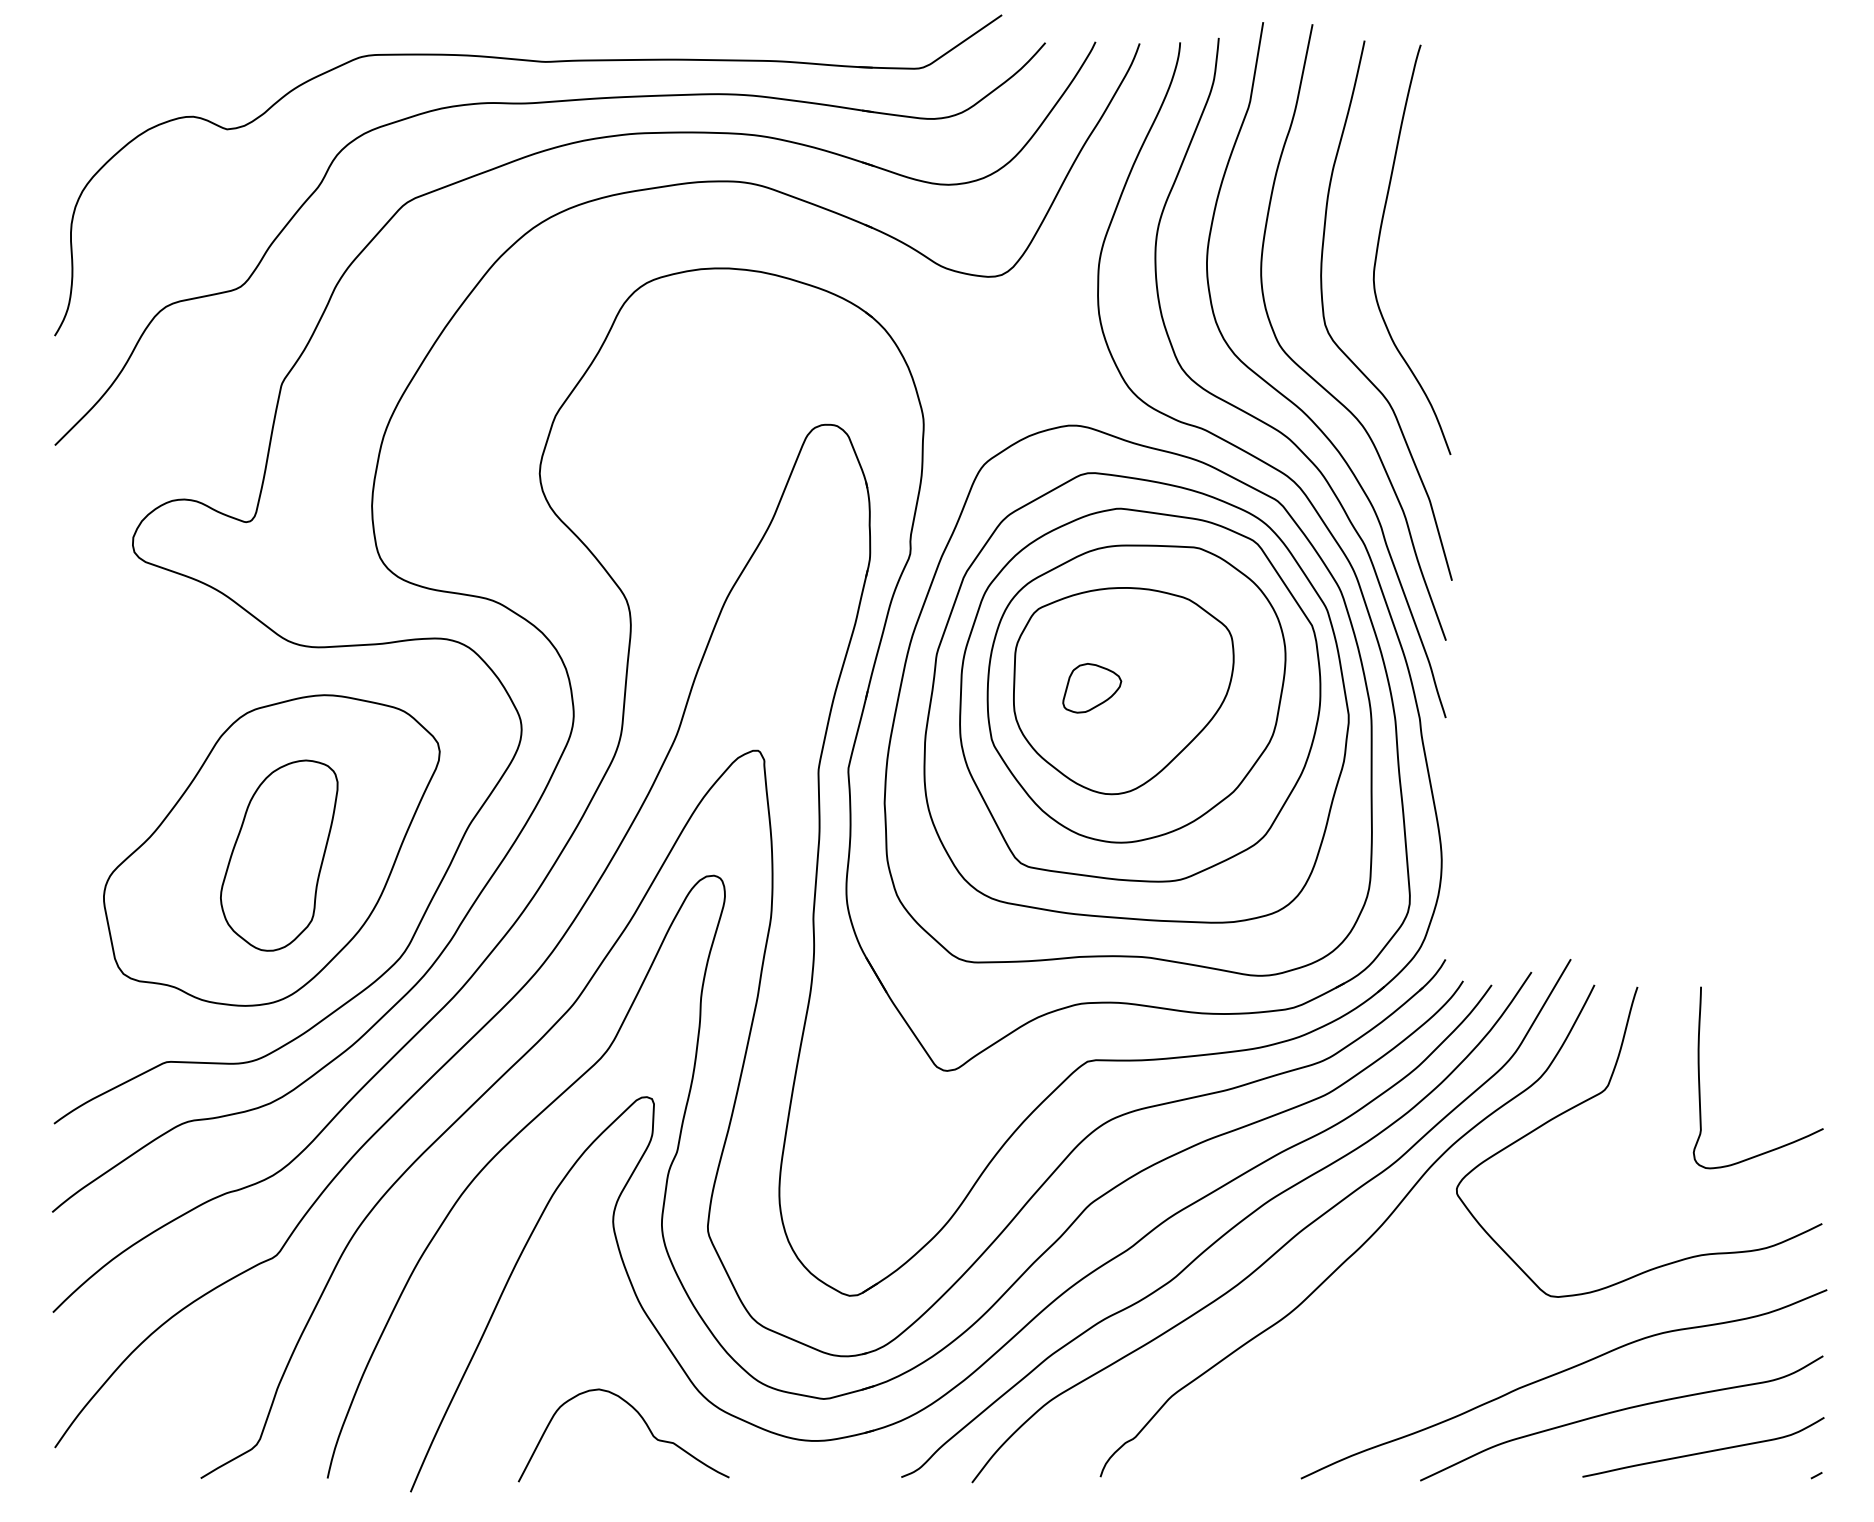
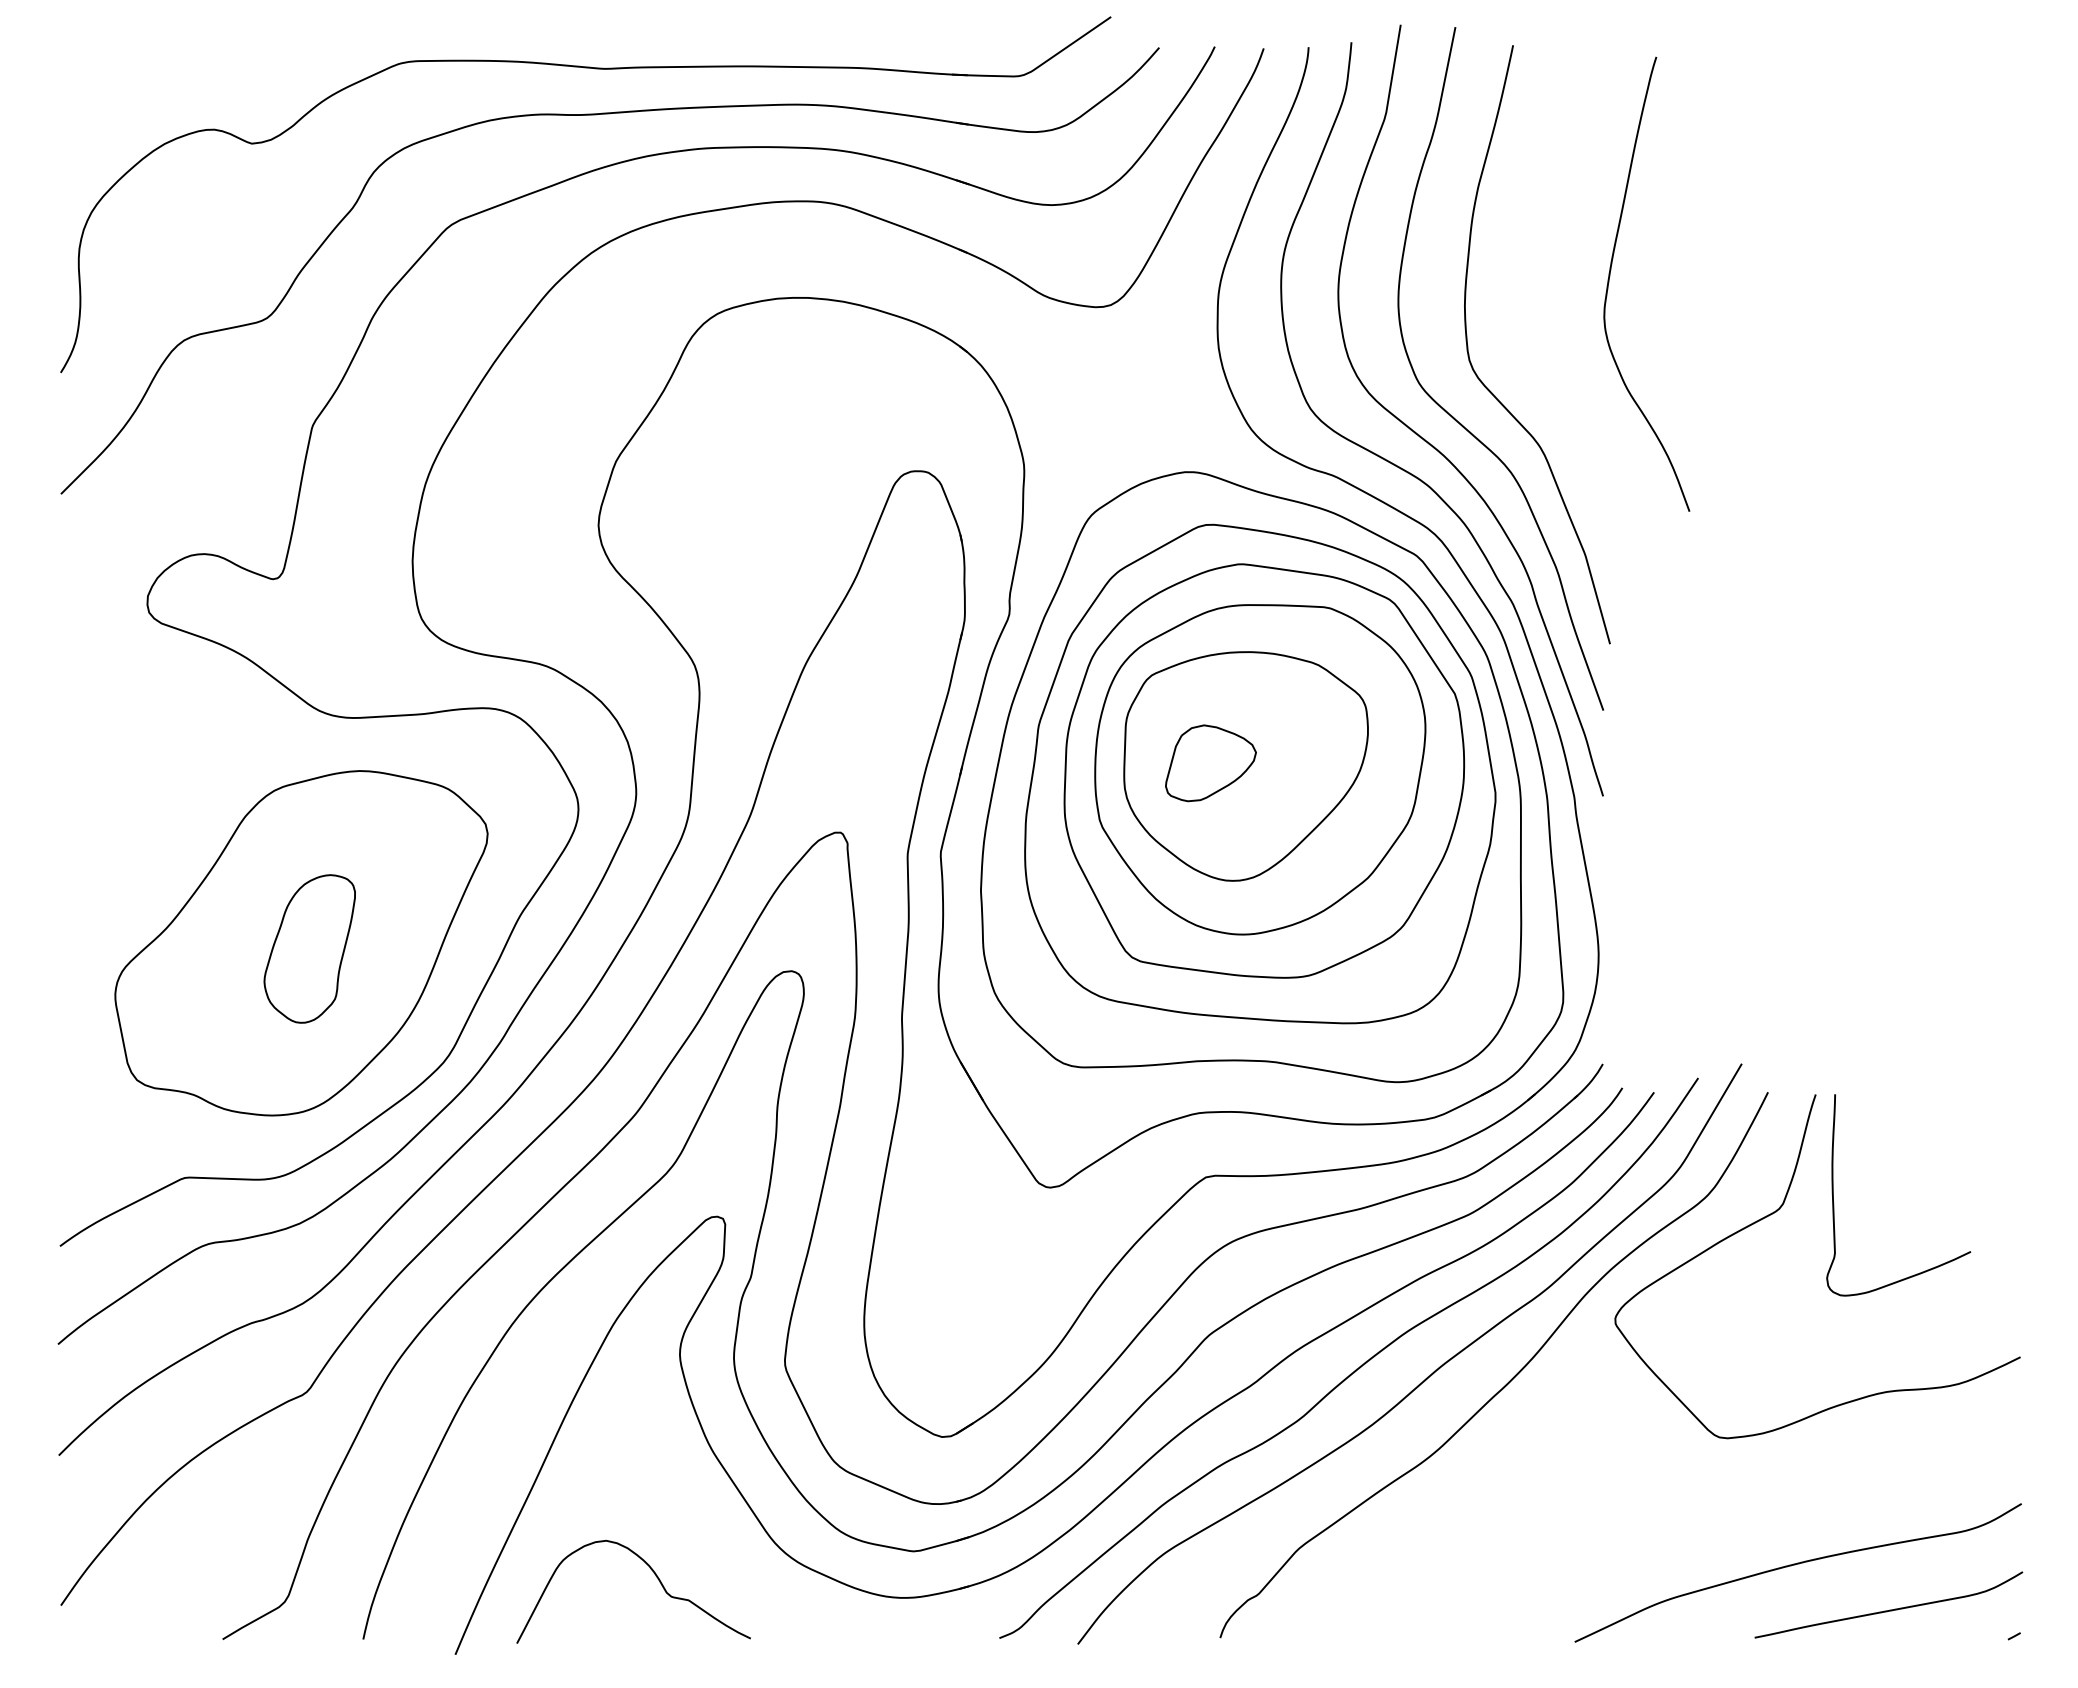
curve: (1379, 242) -> (1610, 276), moved
part: (1092, 688) -> (1211, 763), size x1.4
part: (279, 855) -> (309, 948), size x0.7
curve: (1700, 1085) -> (1834, 1203), moved
curve: (1559, 1373) -> (1729, 1523), removed
curve: (645, 1424) -> (657, 1579), moved

